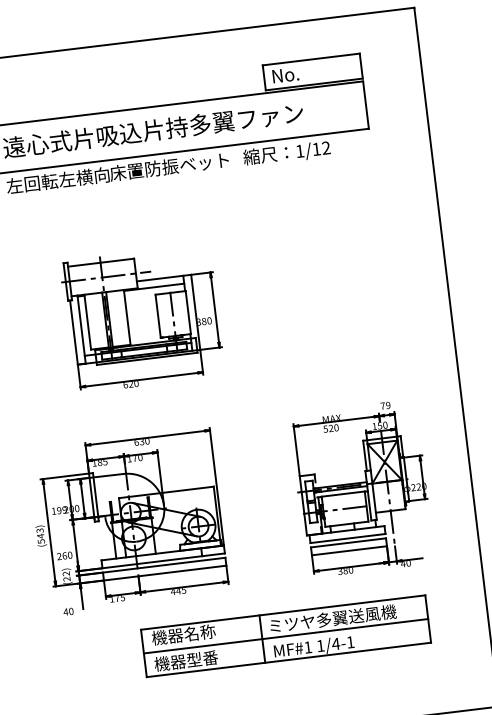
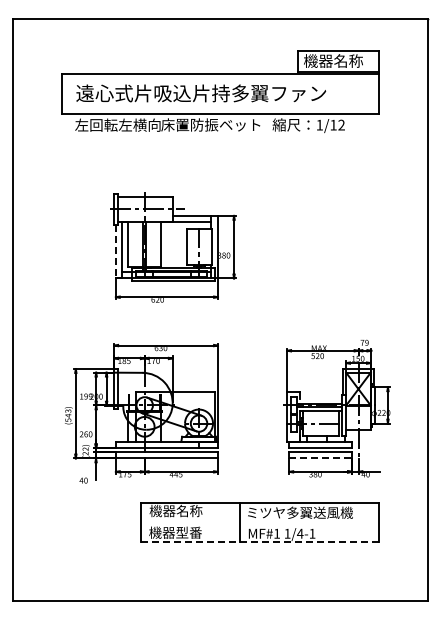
text: (307, 71) -> (333, 60), No. -> 機器名称
line: (73, 332) -> (115, 251), solid -> dashed
line: (350, 550) -> (321, 458), solid -> dashed
line: (285, 636) -> (259, 522), removed
line: (289, 660) -> (260, 542), solid -> dashed

